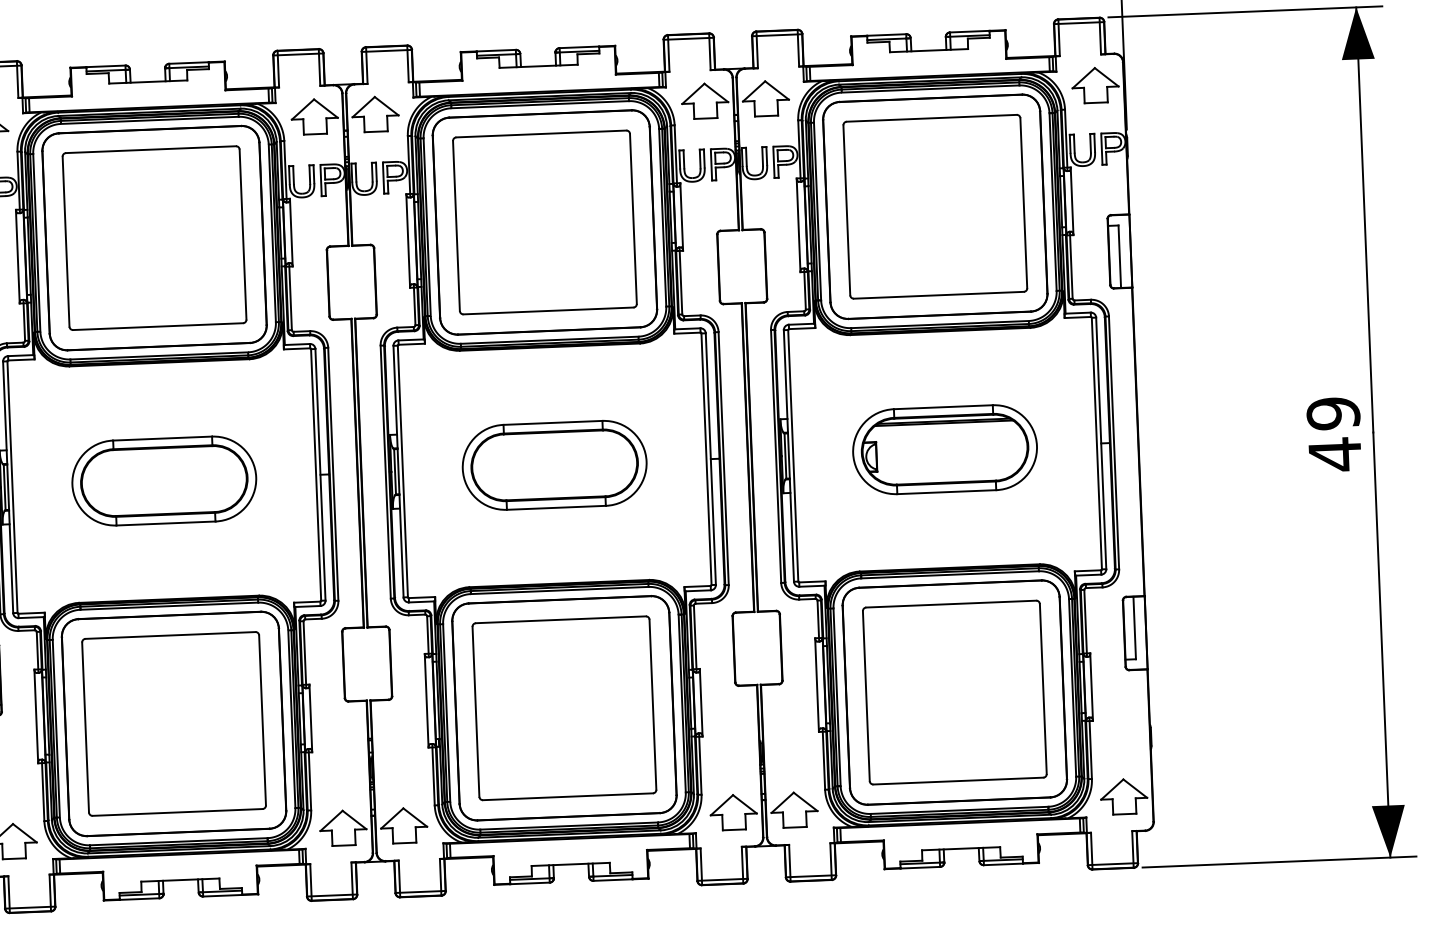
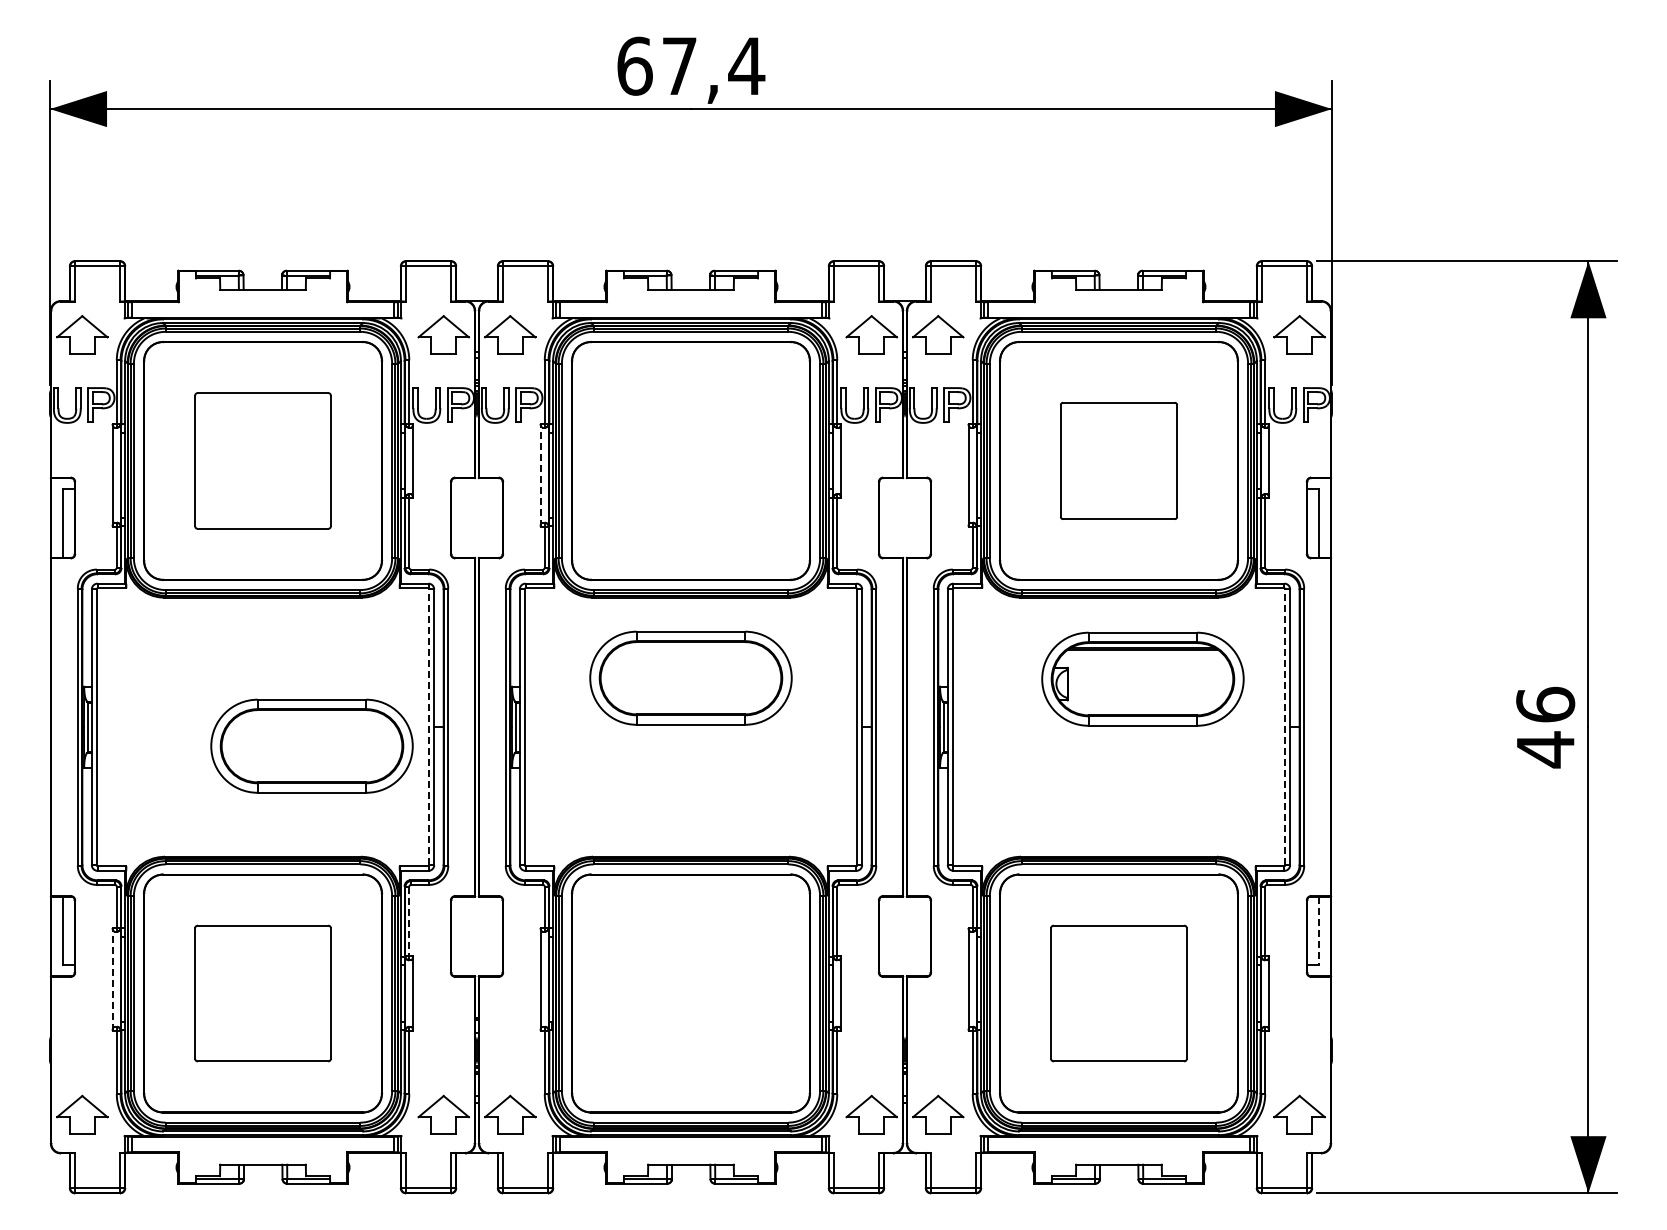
part: (934, 206) -> (1118, 460), size x0.6
part: (544, 222) -> (690, 460), removed
part: (154, 237) -> (262, 460), size x0.7
line: (408, 240) -> (540, 474), solid -> dashed
text: (1333, 413) -> (1545, 704), 49 -> 46
line: (1096, 443) -> (1285, 727), solid -> dashed
part: (944, 449) -> (1142, 678), moved
part: (554, 464) -> (690, 677), moved
line: (316, 475) -> (429, 727), solid -> dashed
part: (163, 480) -> (311, 745), moved
line: (1134, 628) -> (1318, 931), solid -> dashed
line: (305, 654) -> (409, 923), solid -> dashed
part: (954, 692) -> (1118, 993), size x0.7
part: (563, 708) -> (690, 993), removed
line: (36, 715) -> (112, 978), solid -> dashed
part: (173, 723) -> (262, 993), size x0.7

